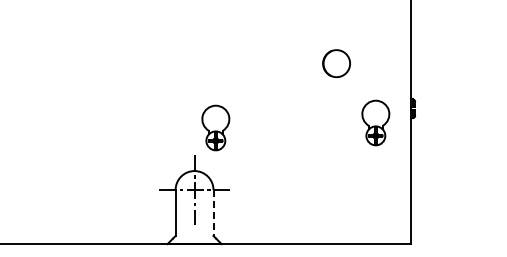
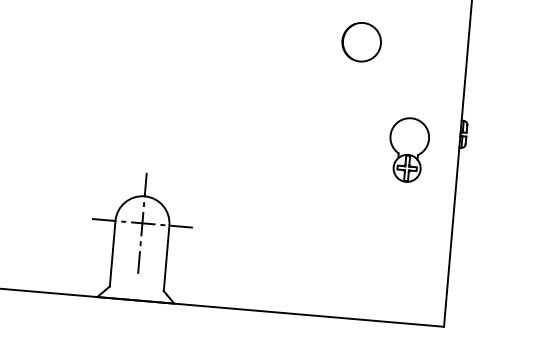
circle: (336, 63) -> (361, 42), moved
part: (215, 127) -> (179, 136), removed
line: (213, 213) -> (166, 259), dashed -> solid

